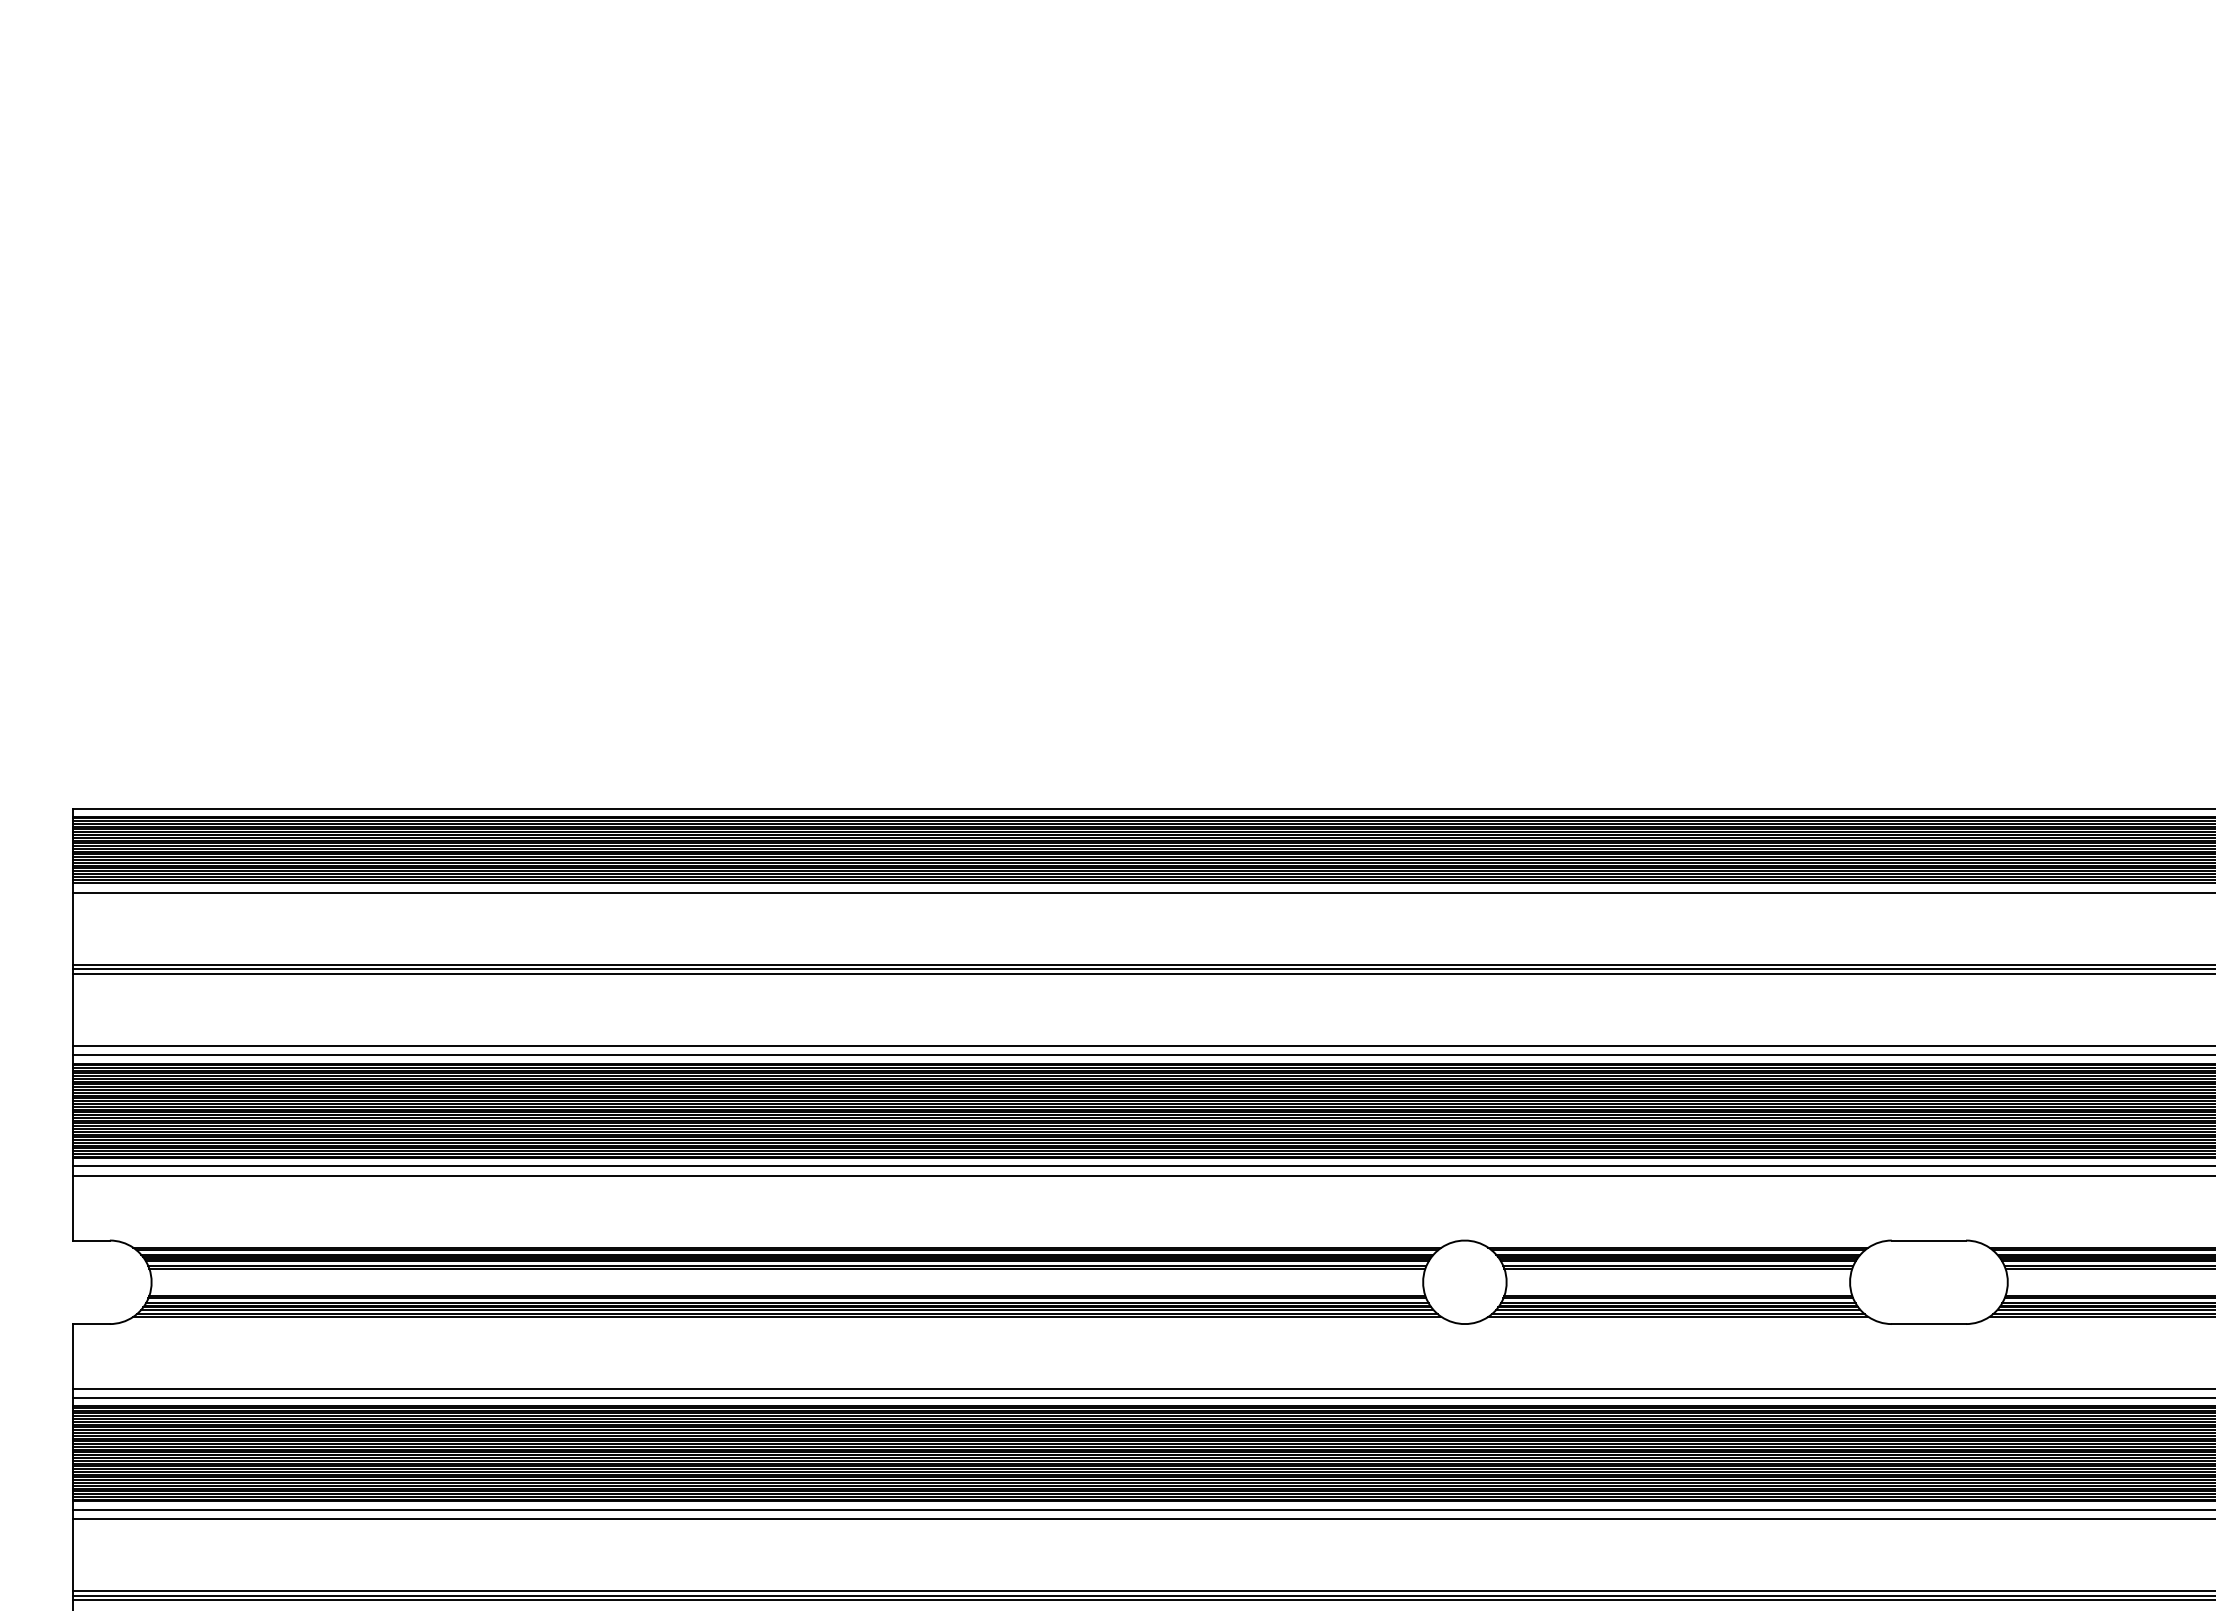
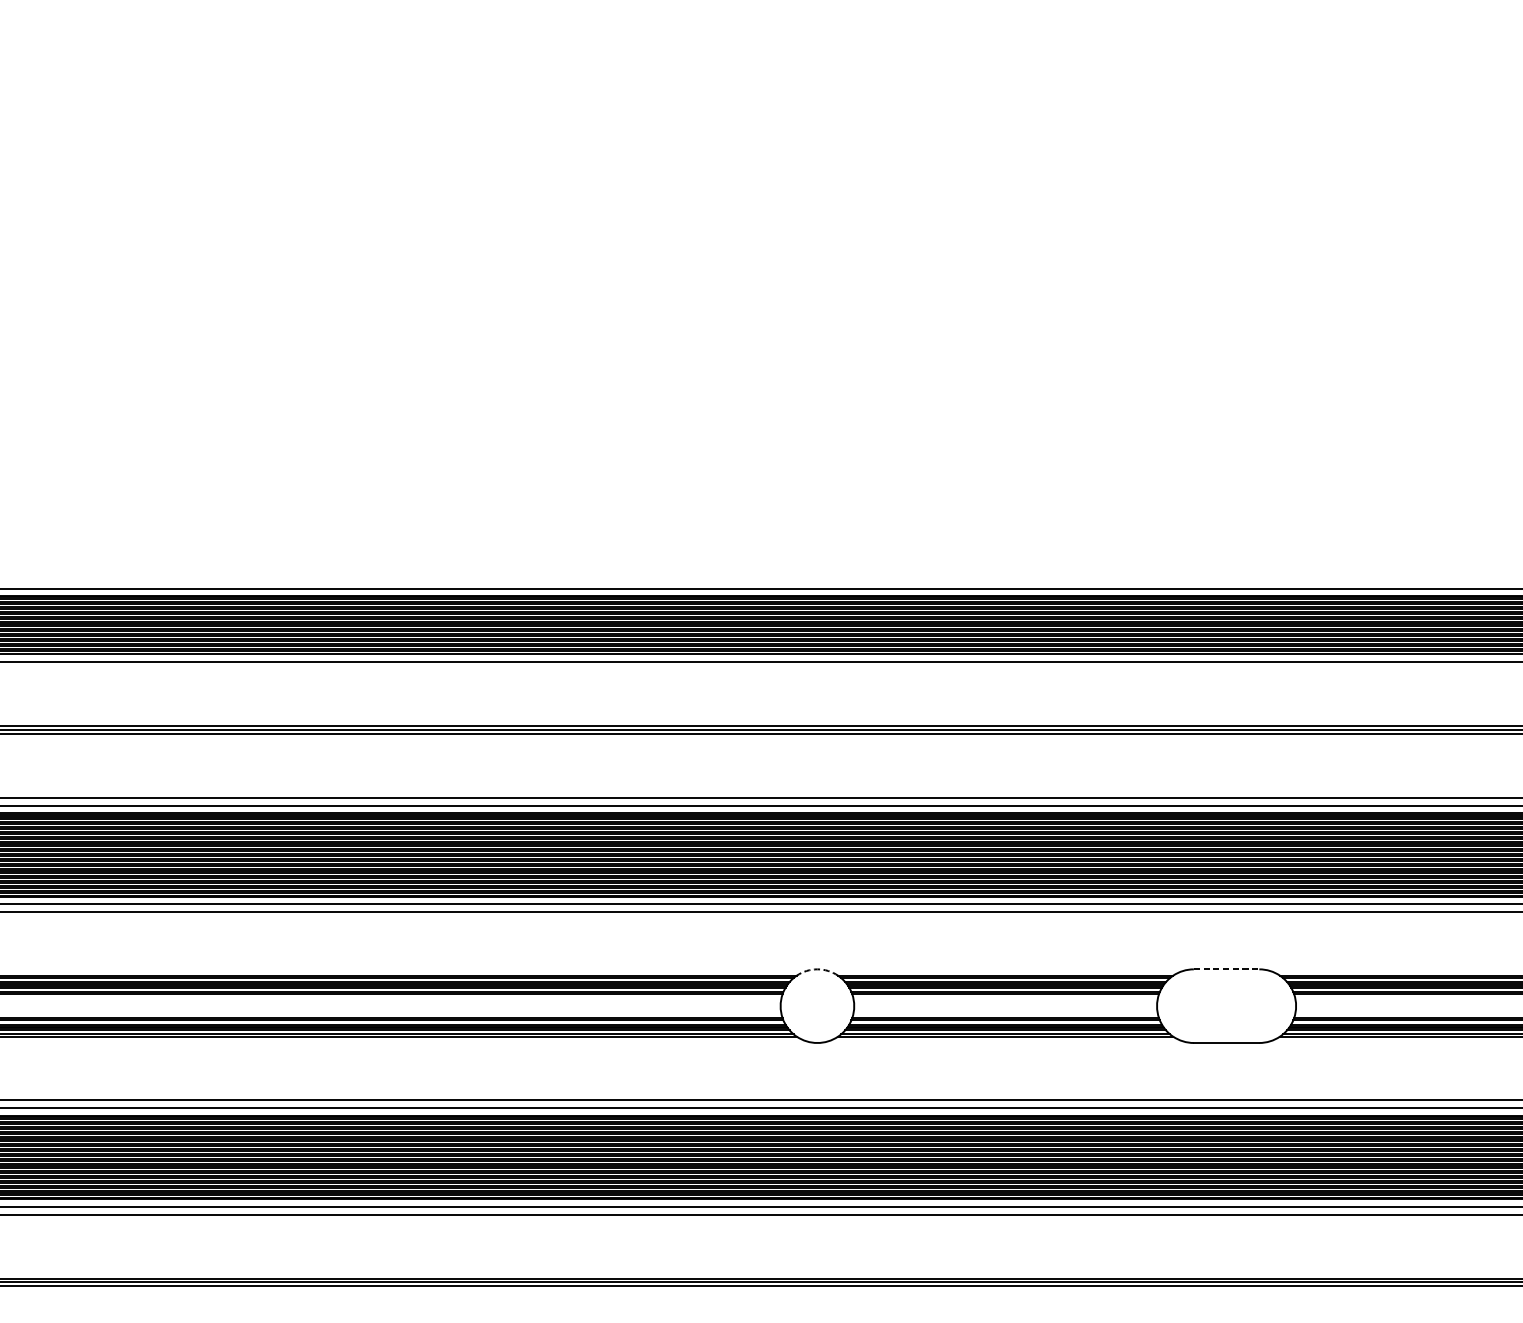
arc: (1464, 1240) -> (817, 969), solid -> dashed
line: (1929, 1240) -> (1227, 969), solid -> dashed

